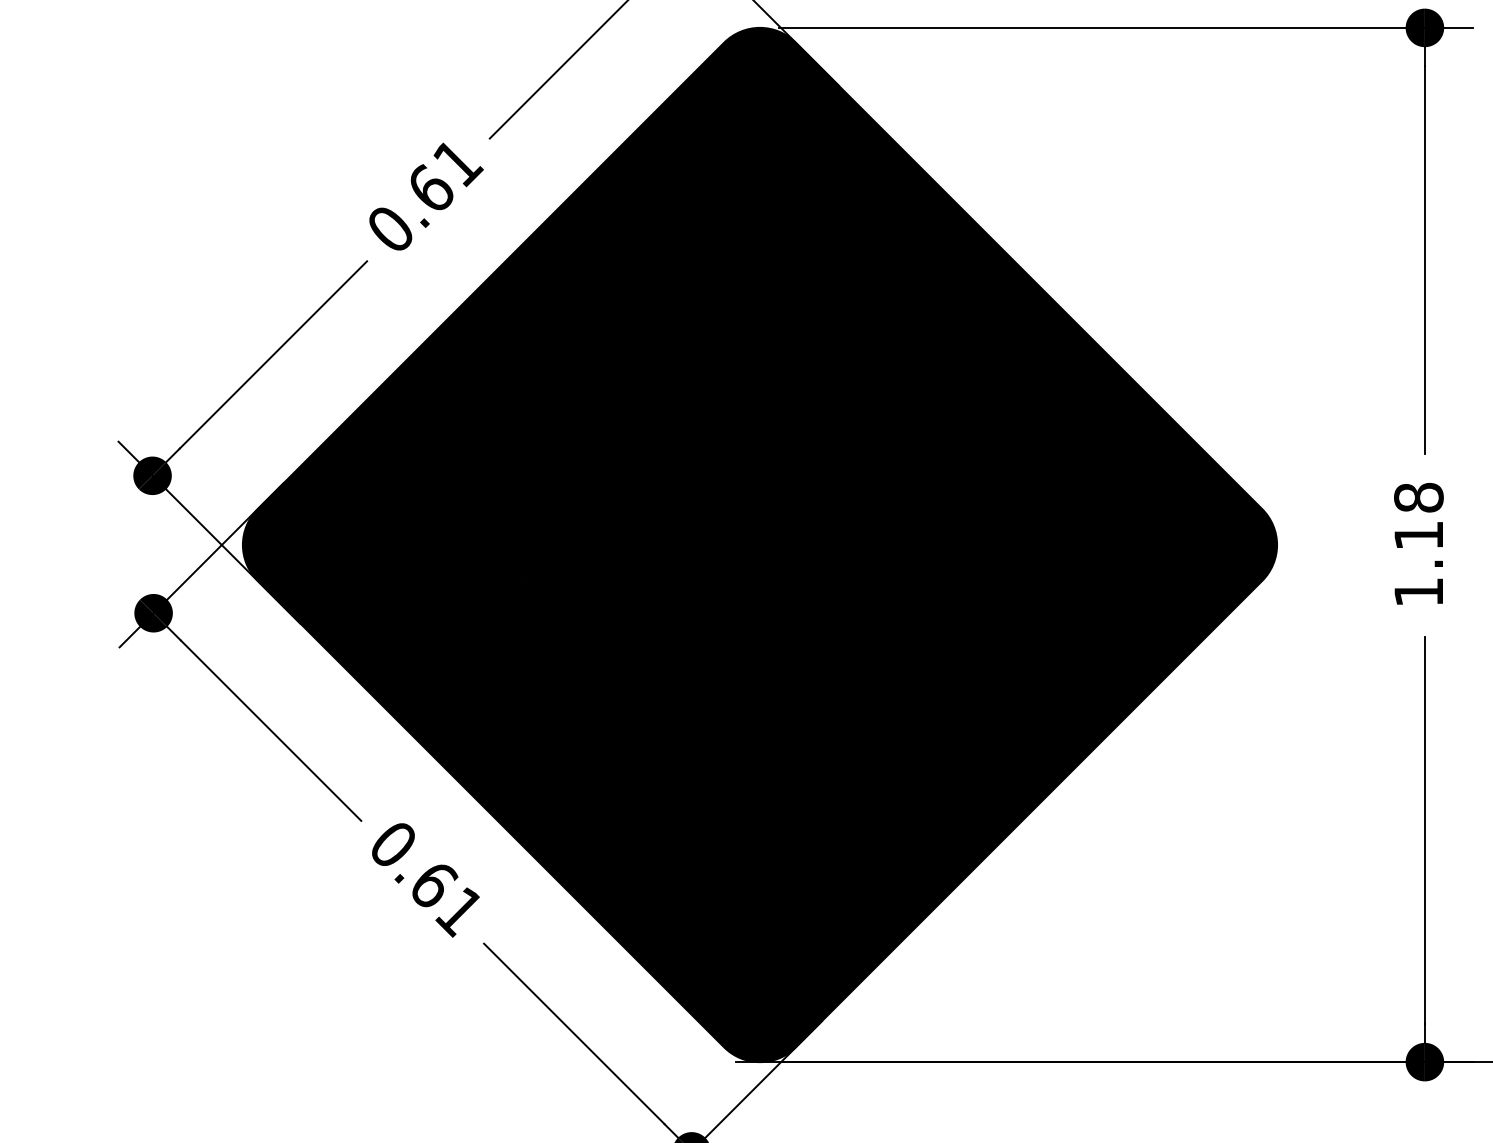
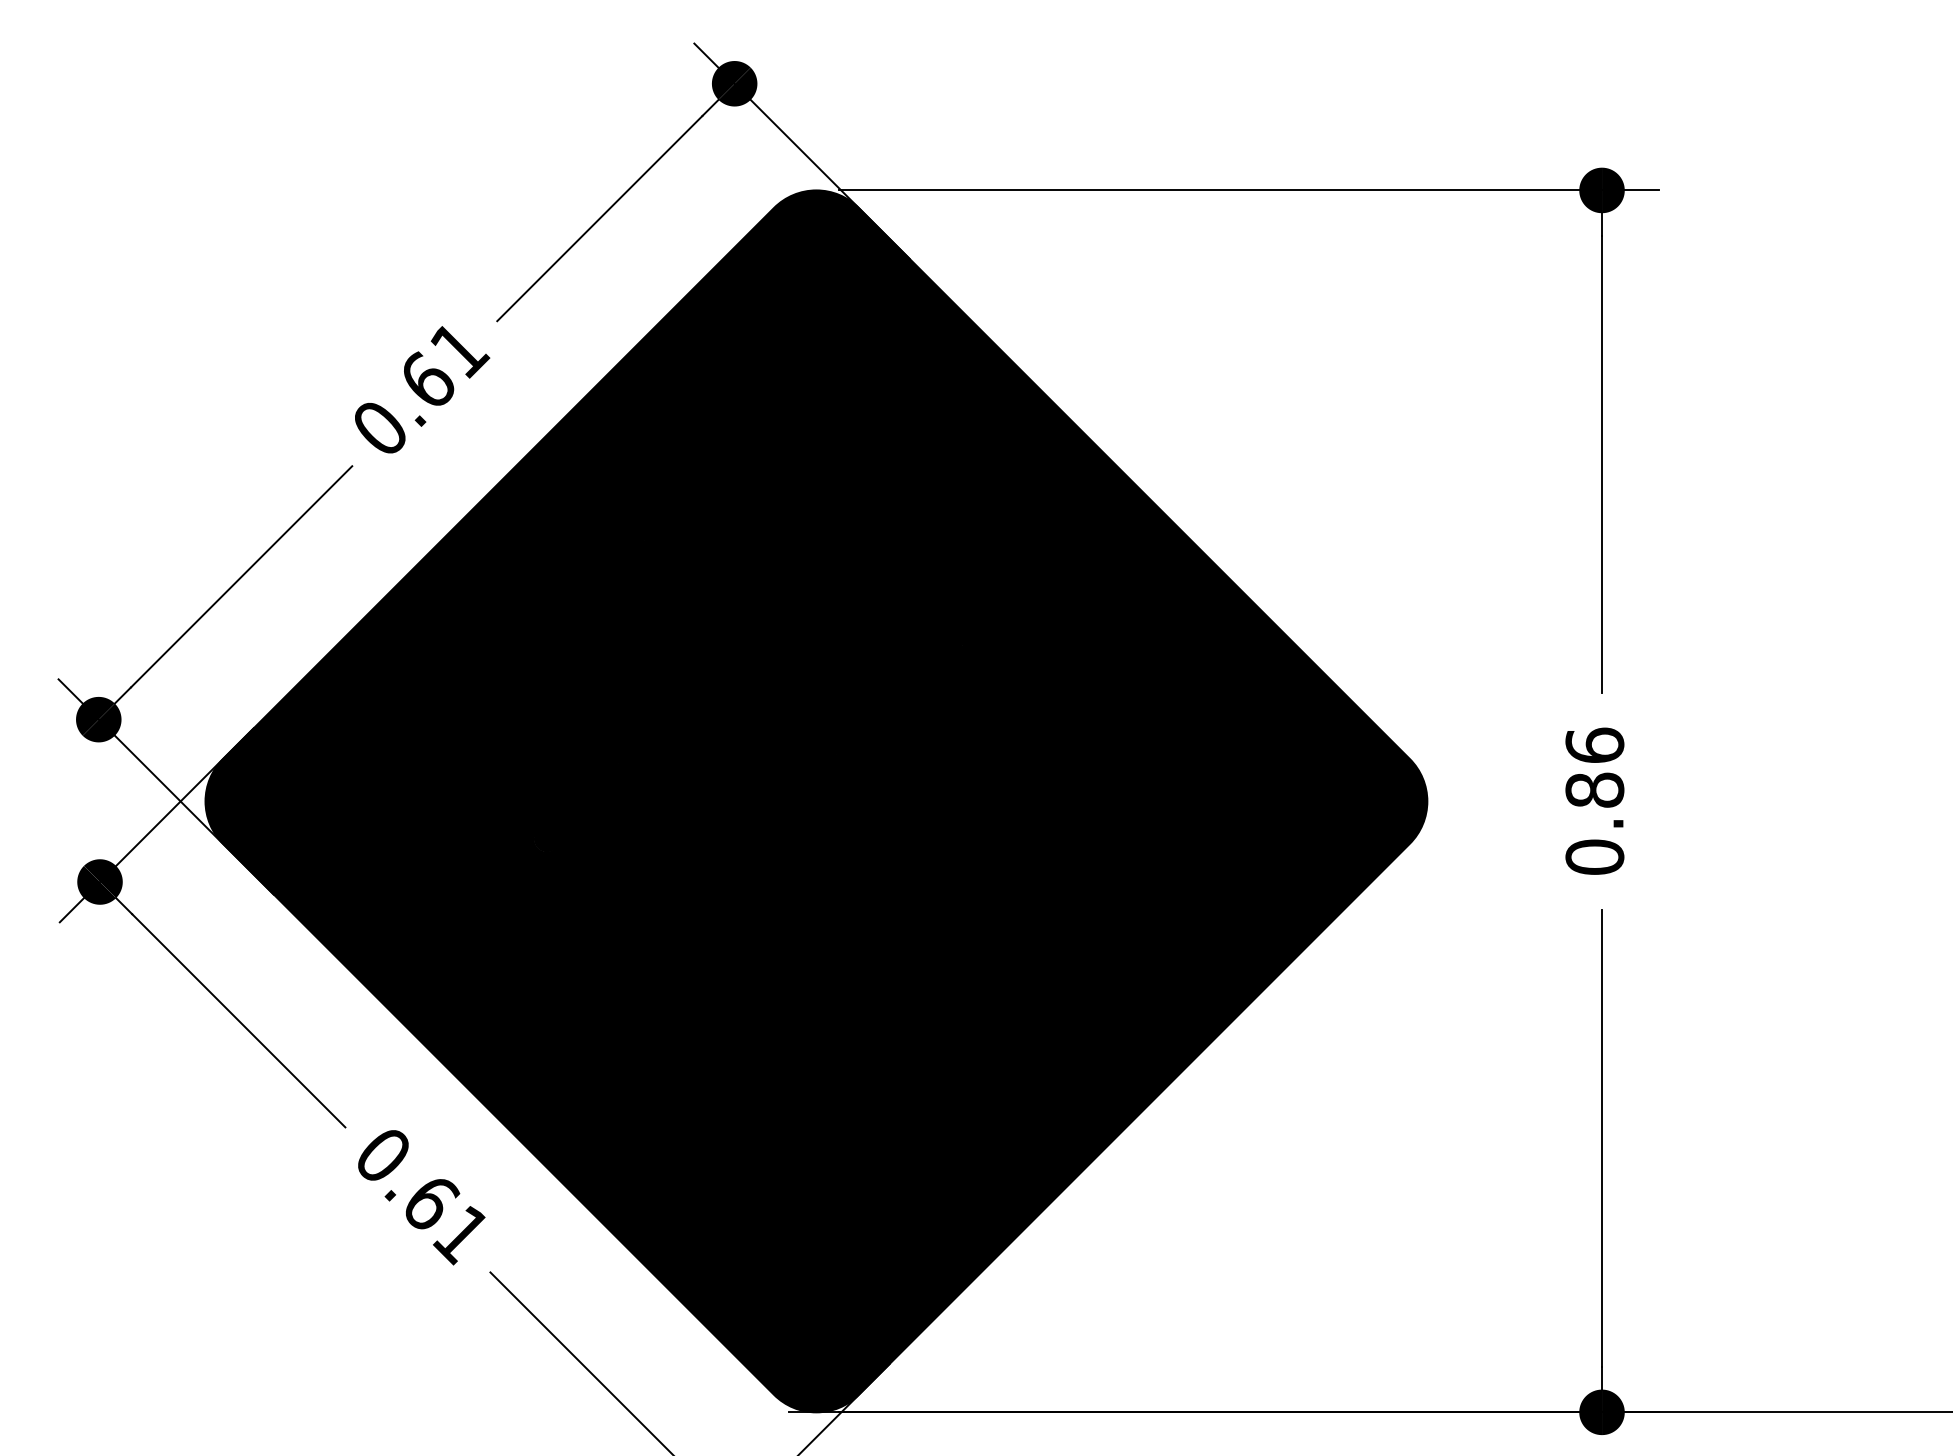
text: (1418, 544) -> (1594, 800), 1.18 -> 0.86

